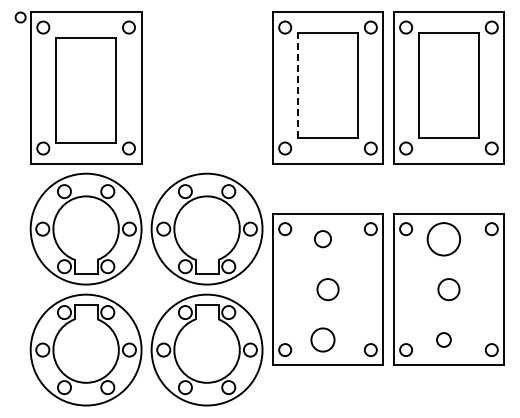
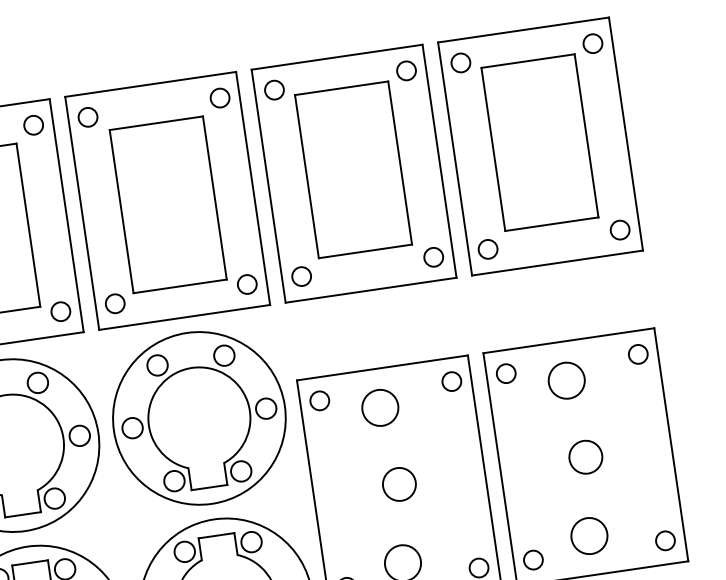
line: (297, 85) -> (306, 176), dashed -> solid
part: (207, 87) -> (168, 199), added
circle: (322, 238) -> (379, 406), size x1.43
circle: (443, 238) -> (565, 379), size x0.71
circle: (443, 339) -> (588, 535), size x1.67

